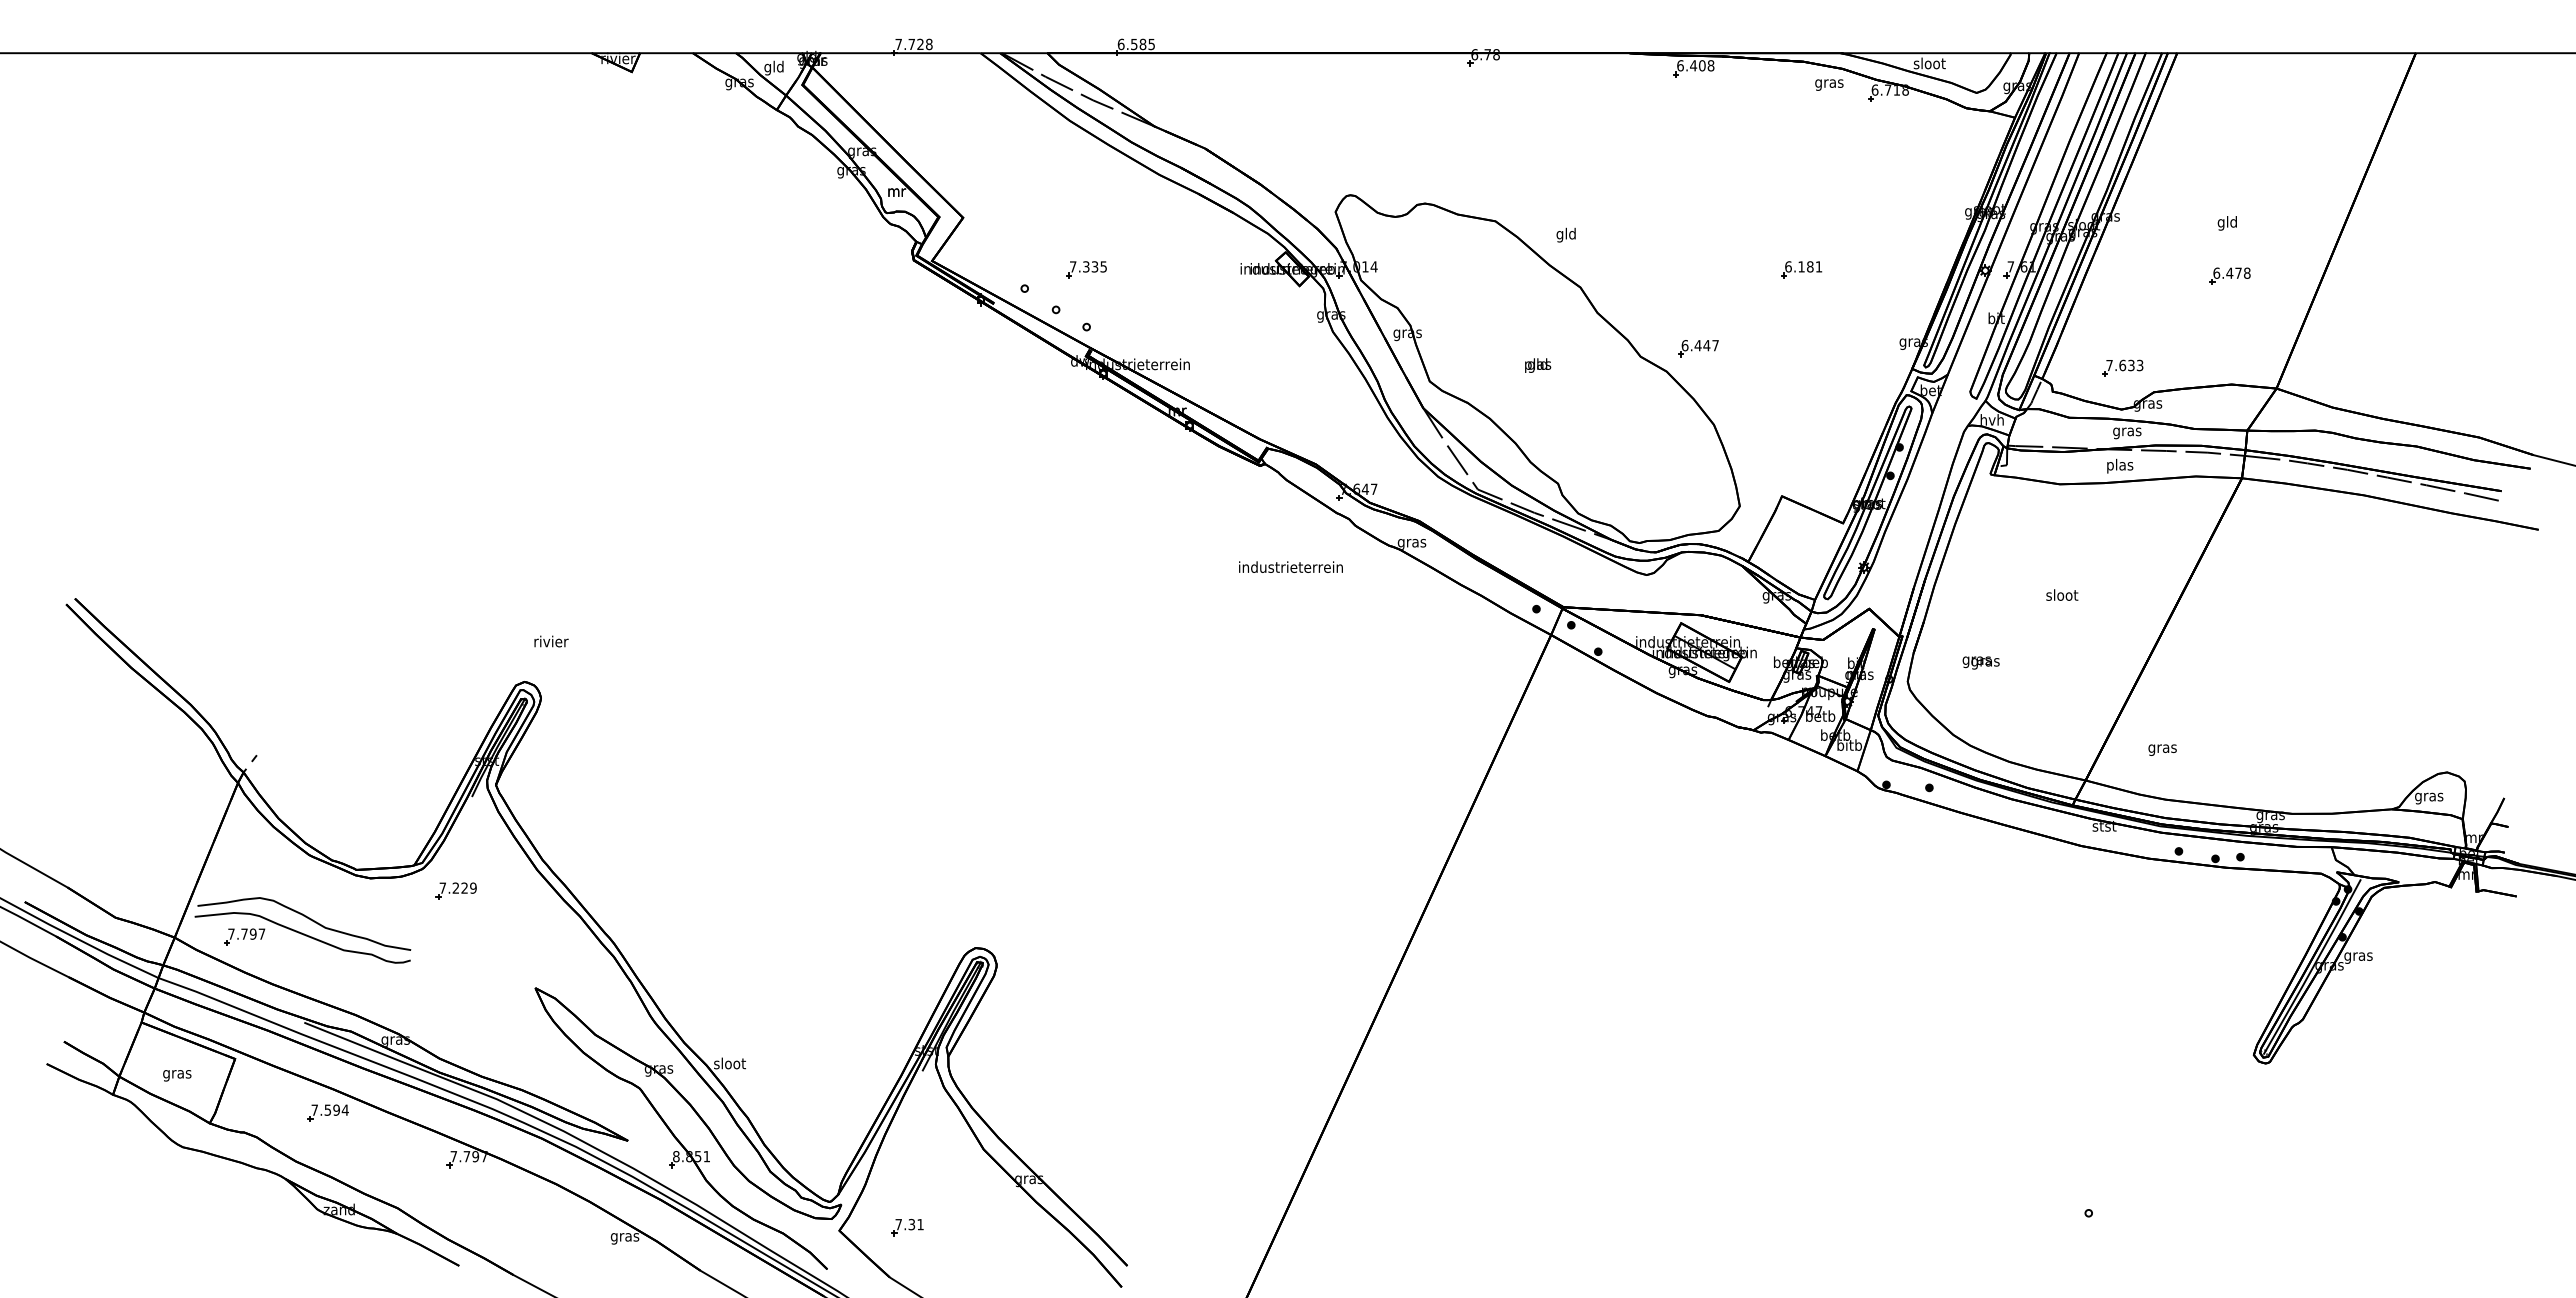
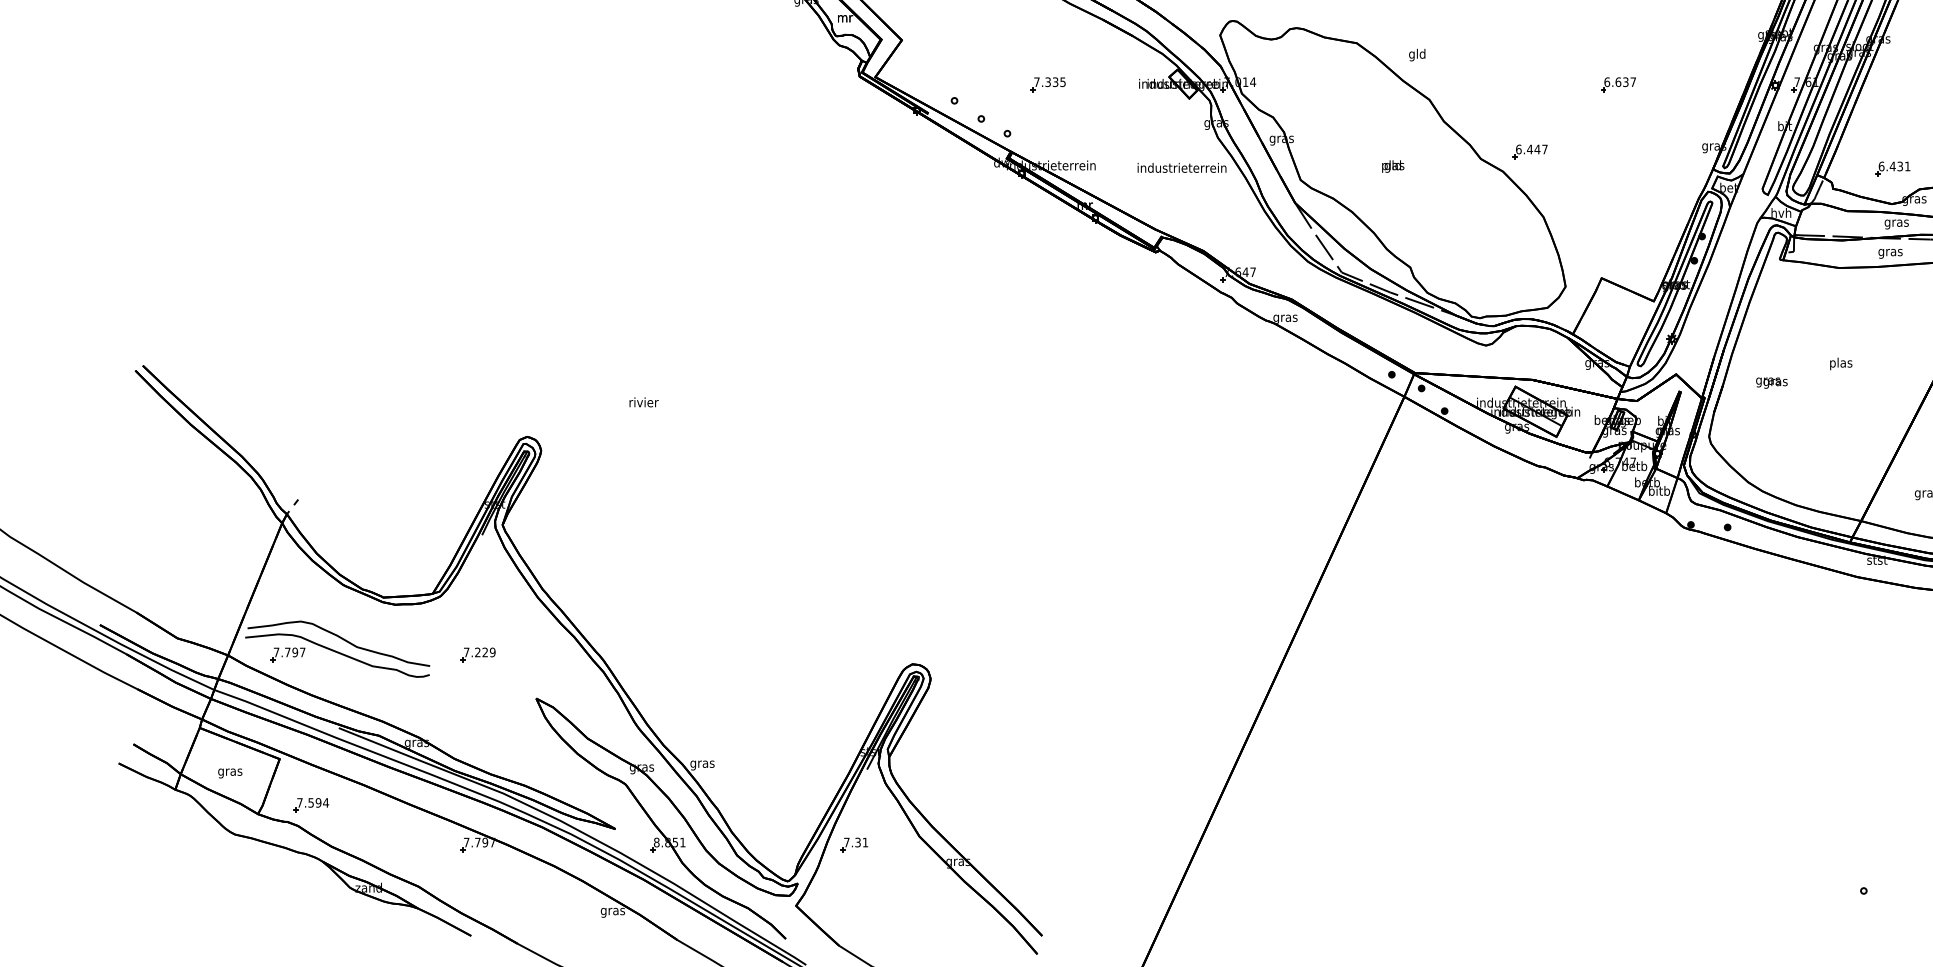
text: (1810, 266) -> (1626, 81), 6.181 -> 6.637
part: (1086, 269) -> (1048, 84), moved
text: (2124, 365) -> (1894, 166), 7.633 -> 6.431
text: (2119, 465) -> (1890, 251), plas -> gras
text: (1290, 566) -> (1181, 167), moved
text: (2062, 596) -> (1841, 363), sloot -> plas
text: (551, 641) -> (644, 402), moved
text: (1980, 662) -> (1771, 382), moved
part: (455, 890) -> (477, 654), moved
text: (729, 1064) -> (702, 763), sloot -> gras
part: (327, 1112) -> (310, 804), moved
part: (907, 1227) -> (854, 845), moved

